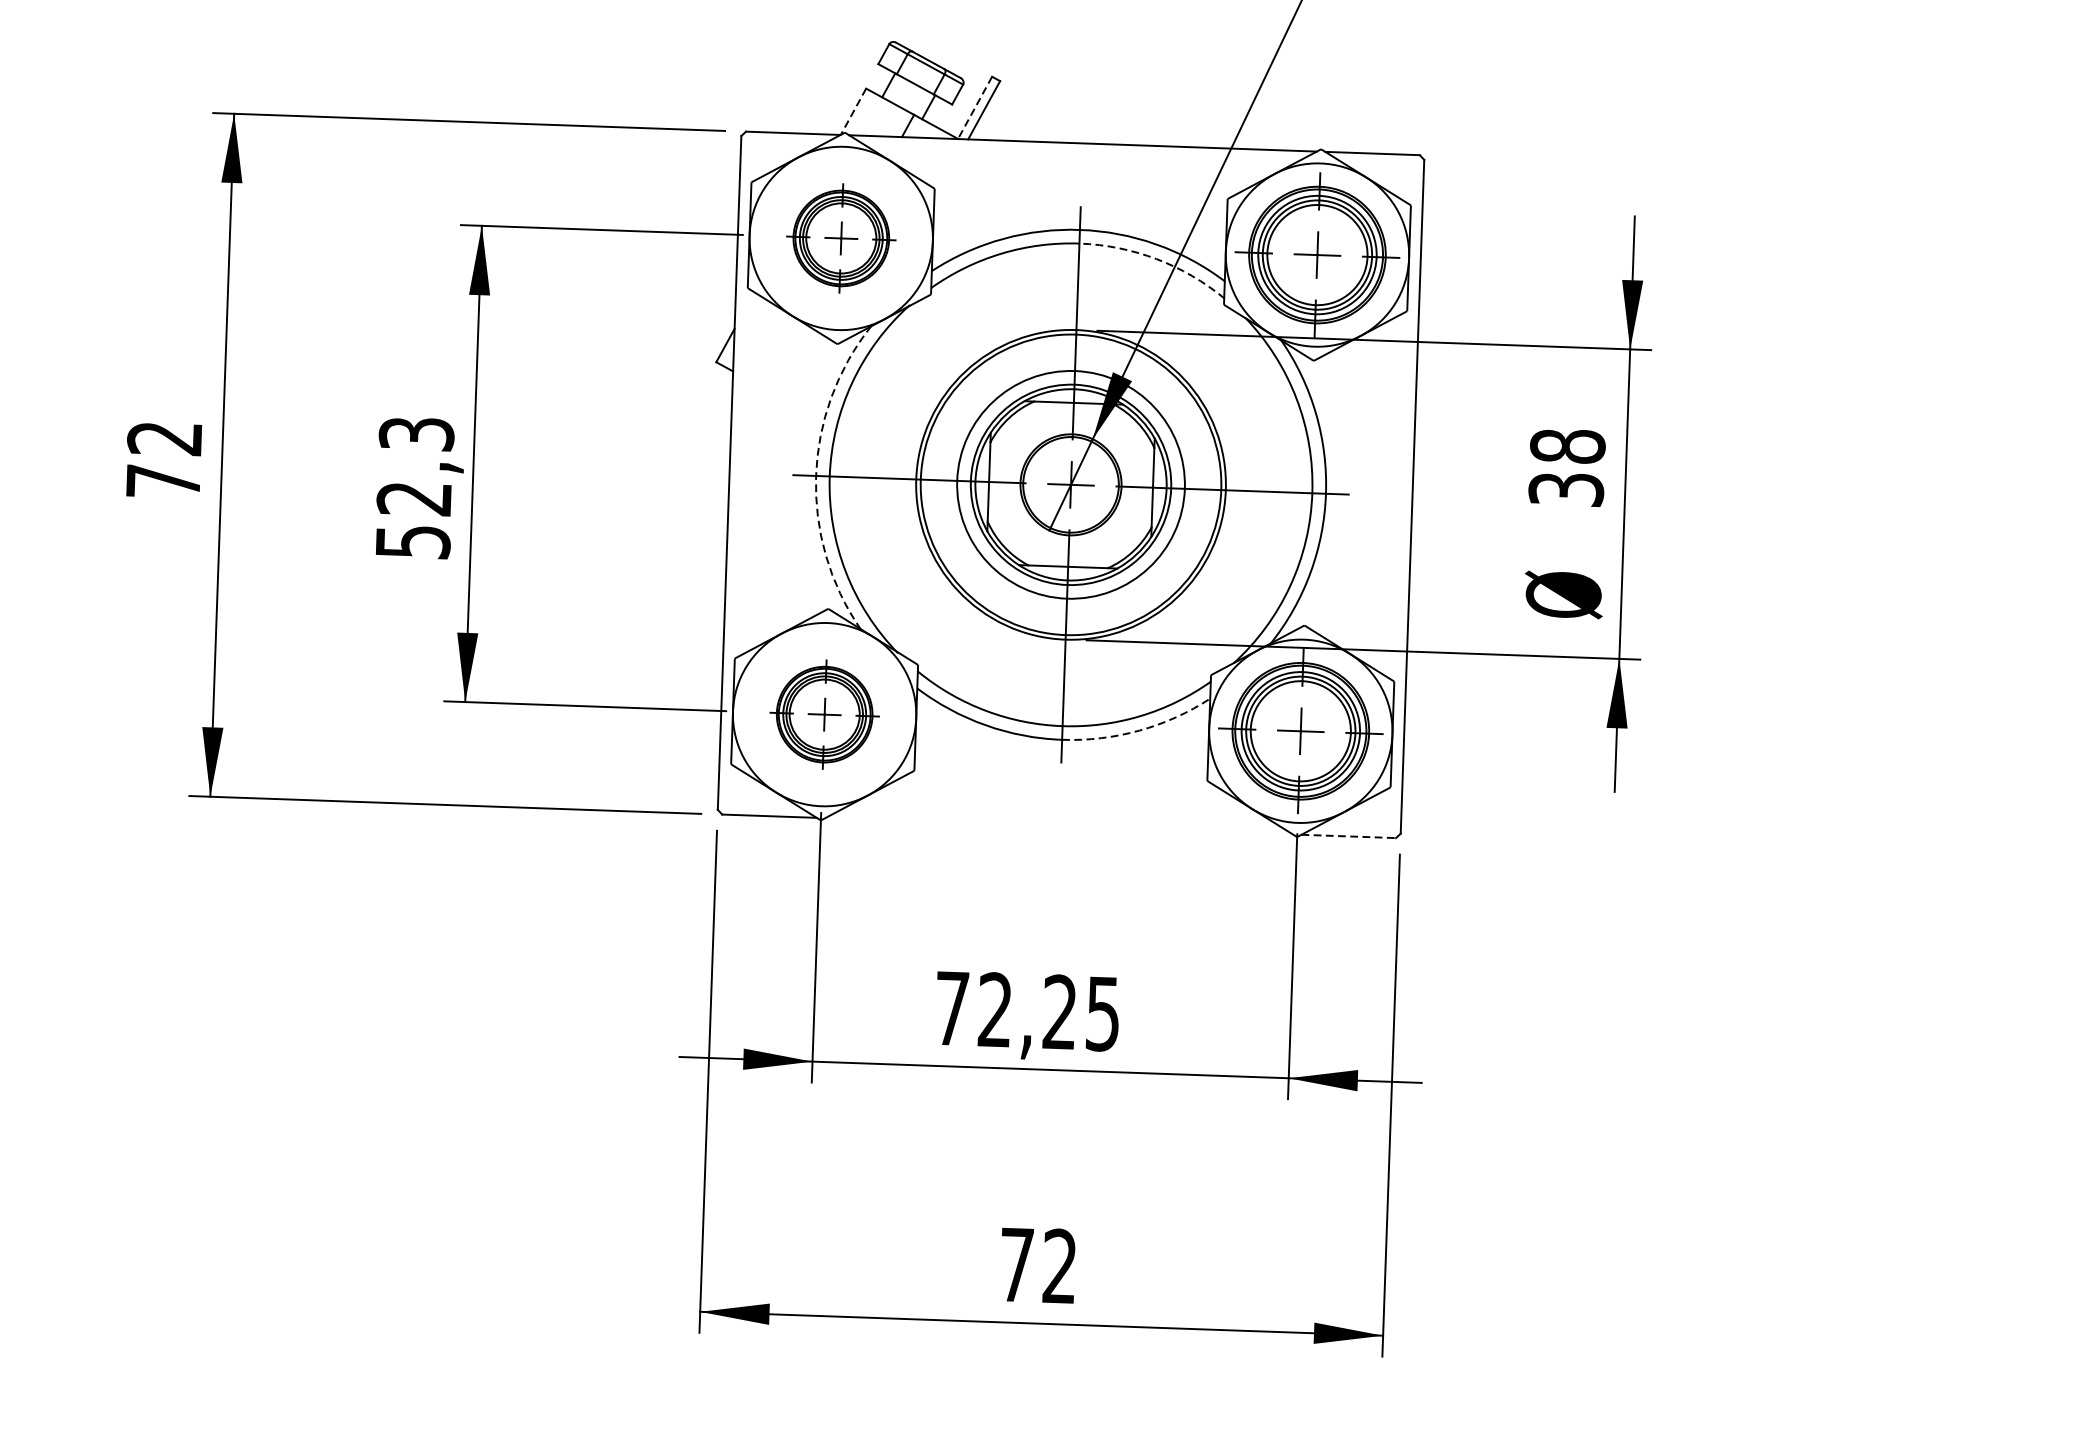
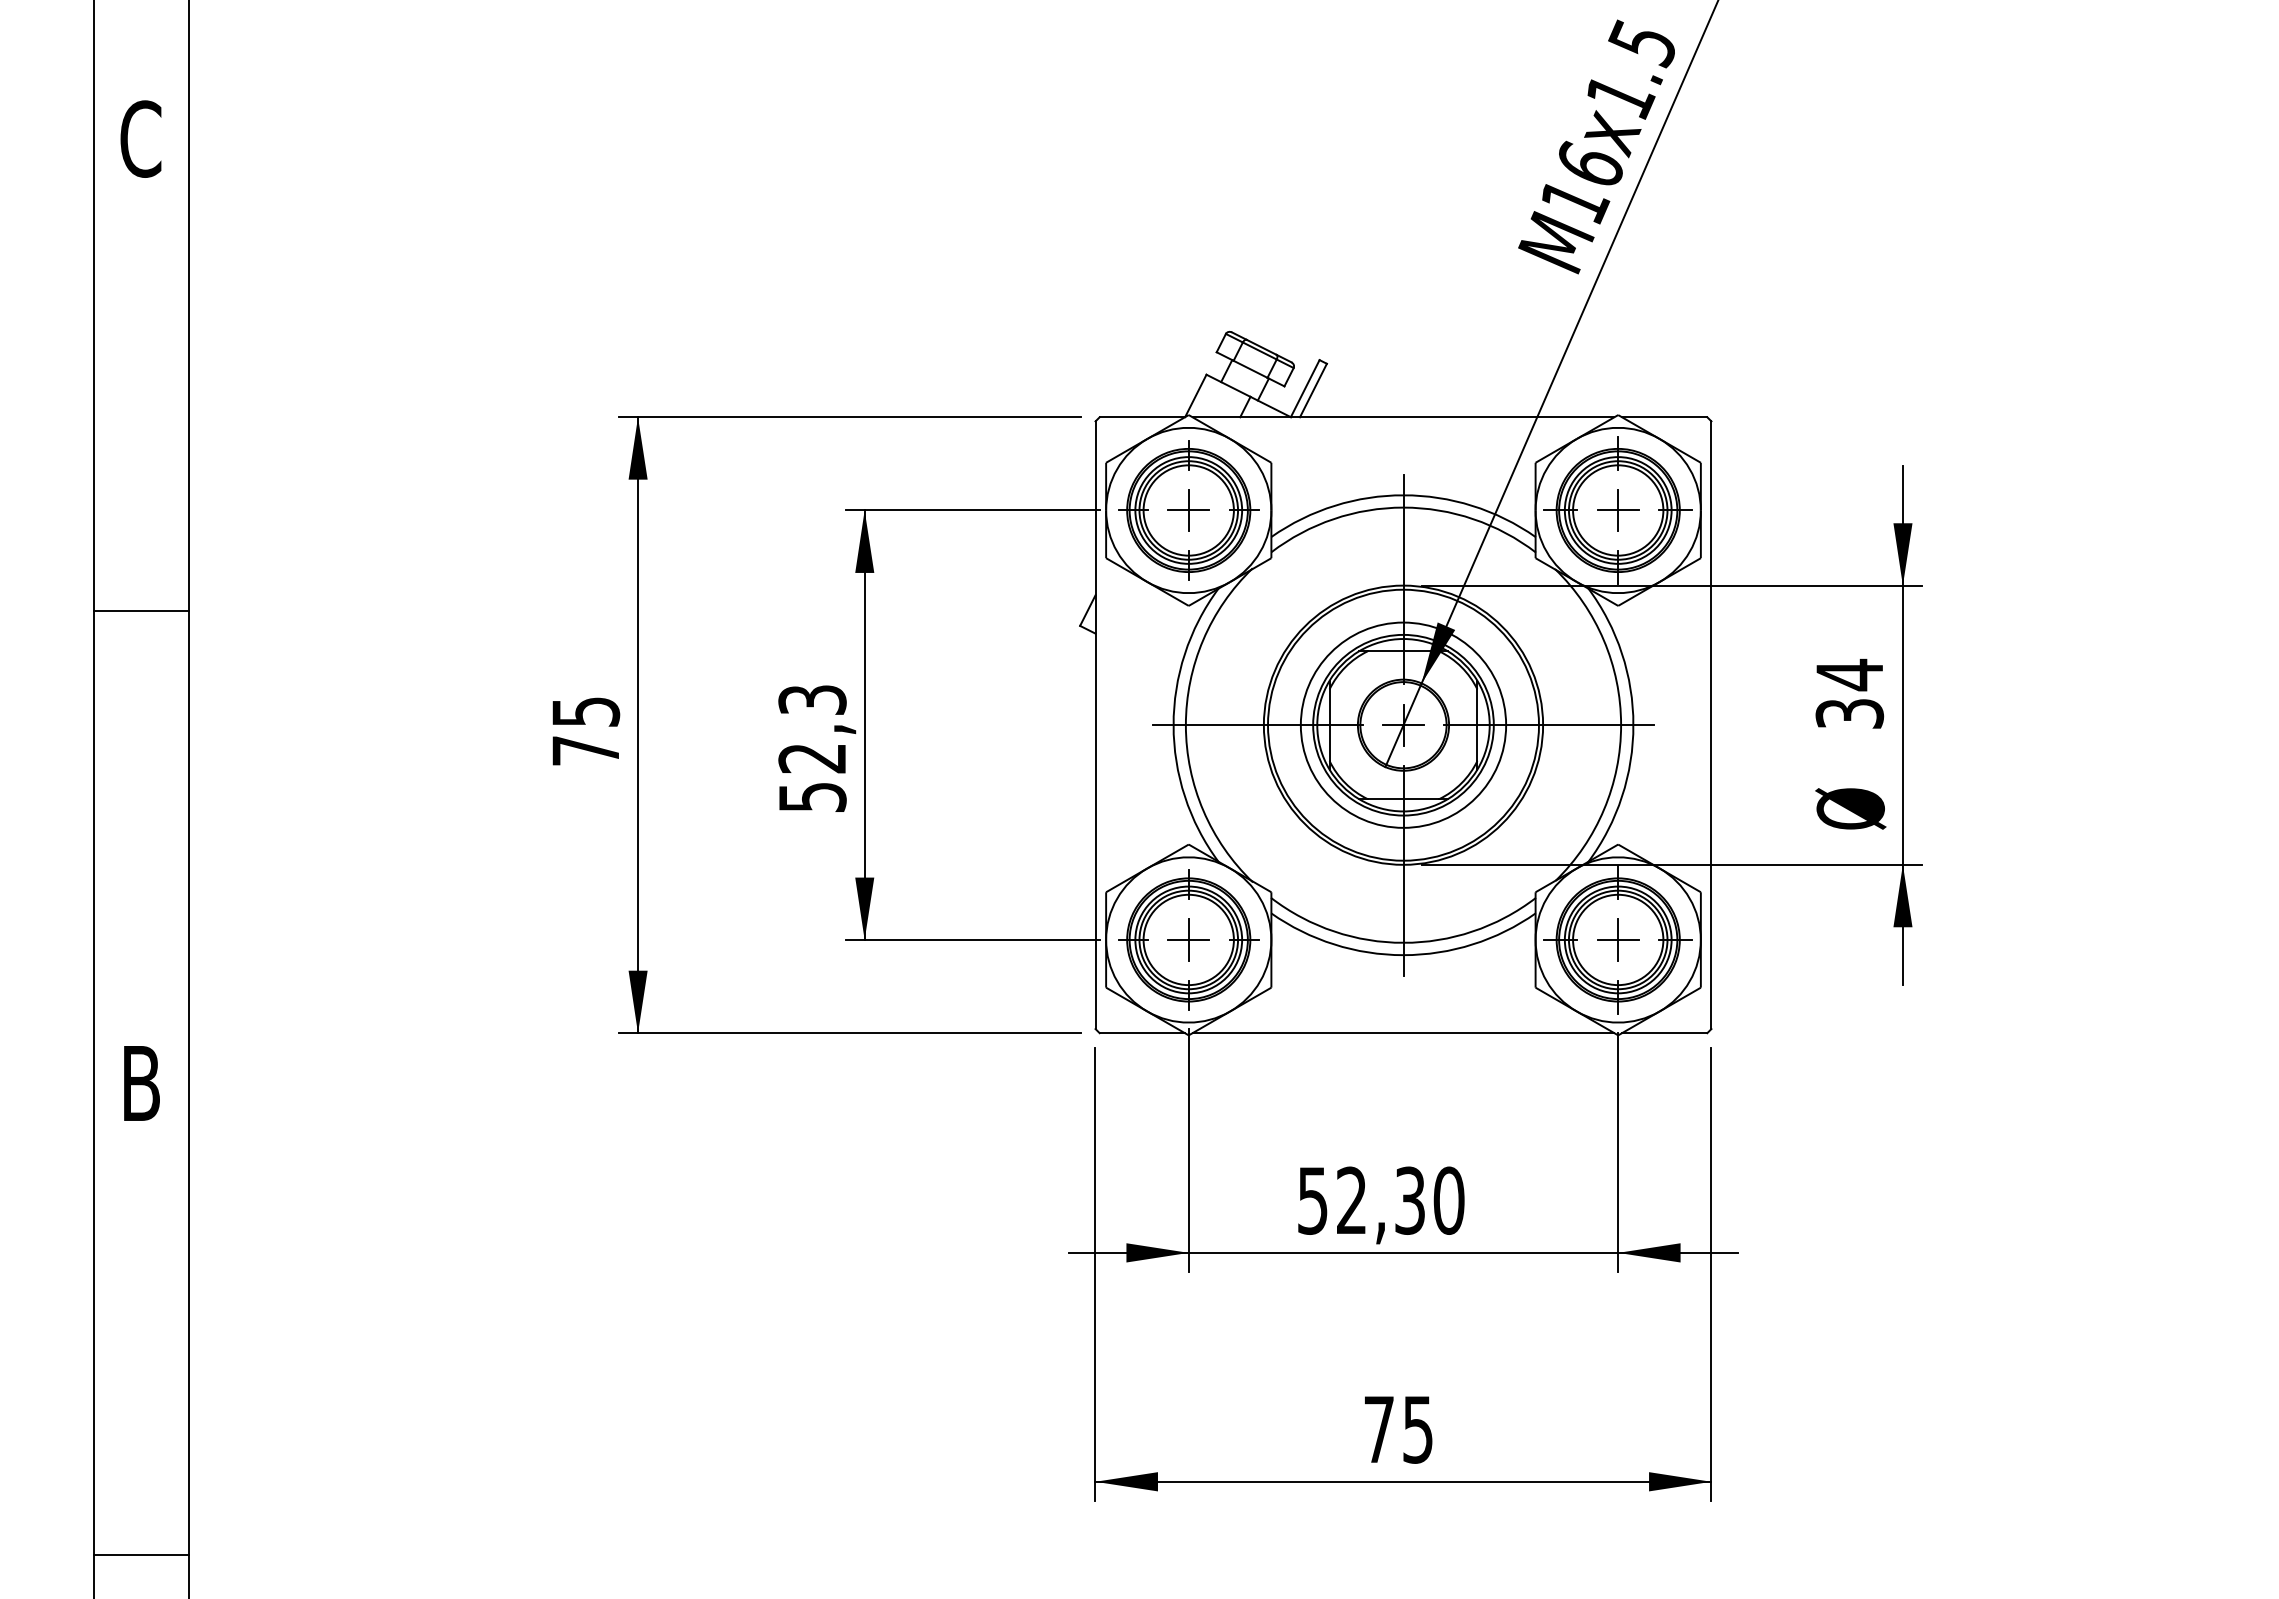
line: (975, 107) -> (1305, 388), dashed -> solid
line: (853, 111) -> (1195, 395), dashed -> solid
part: (840, 238) -> (1188, 510), size x1.43
arc: (1156, 259) -> (1473, 519), dashed -> solid
text: (164, 437) -> (585, 711), 72 -> 75
text: (1567, 445) -> (1849, 674), 38 -> 34
arc: (816, 476) -> (1173, 725), dashed -> solid
part: (824, 714) -> (1188, 939), size x1.43
arc: (1139, 730) -> (1472, 944), dashed -> solid
line: (1059, 826) -> (1403, 1033), added
line: (1348, 836) -> (1664, 1033), dashed -> solid
text: (1028, 1011) -> (1381, 1200), 72,25 -> 52,30
text: (1059, 1266) -> (1417, 1429), 72 -> 75

